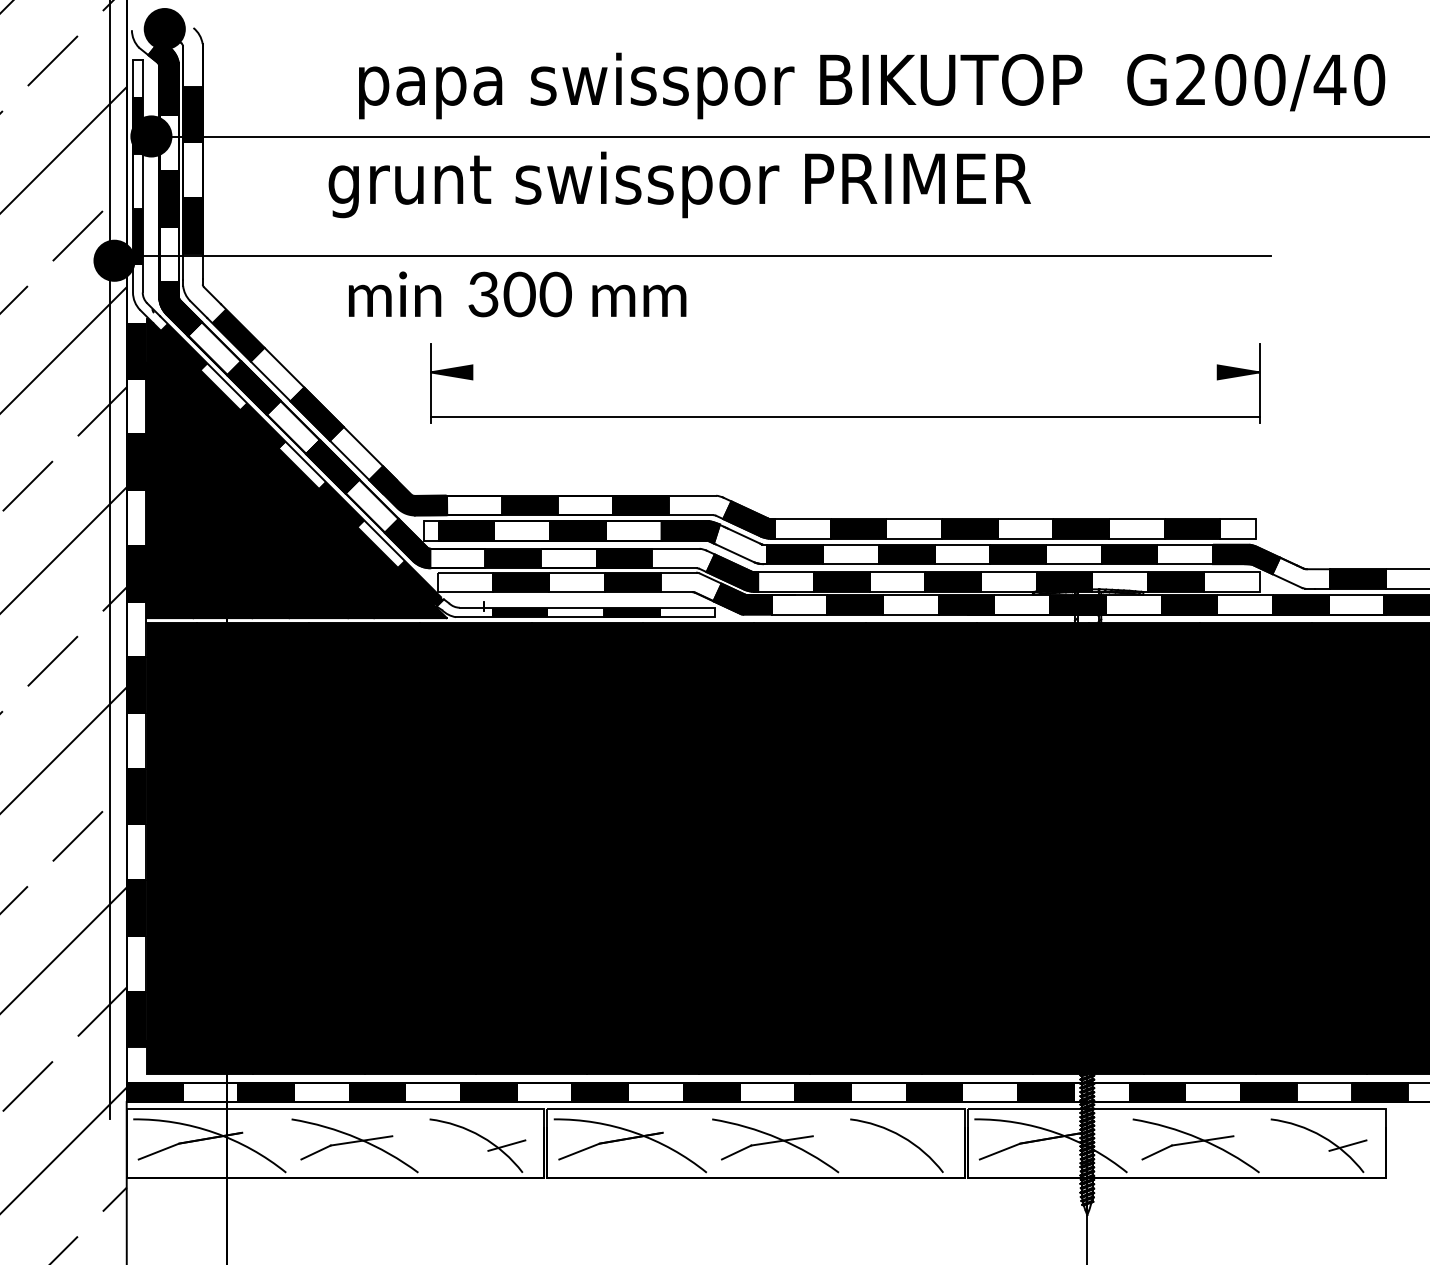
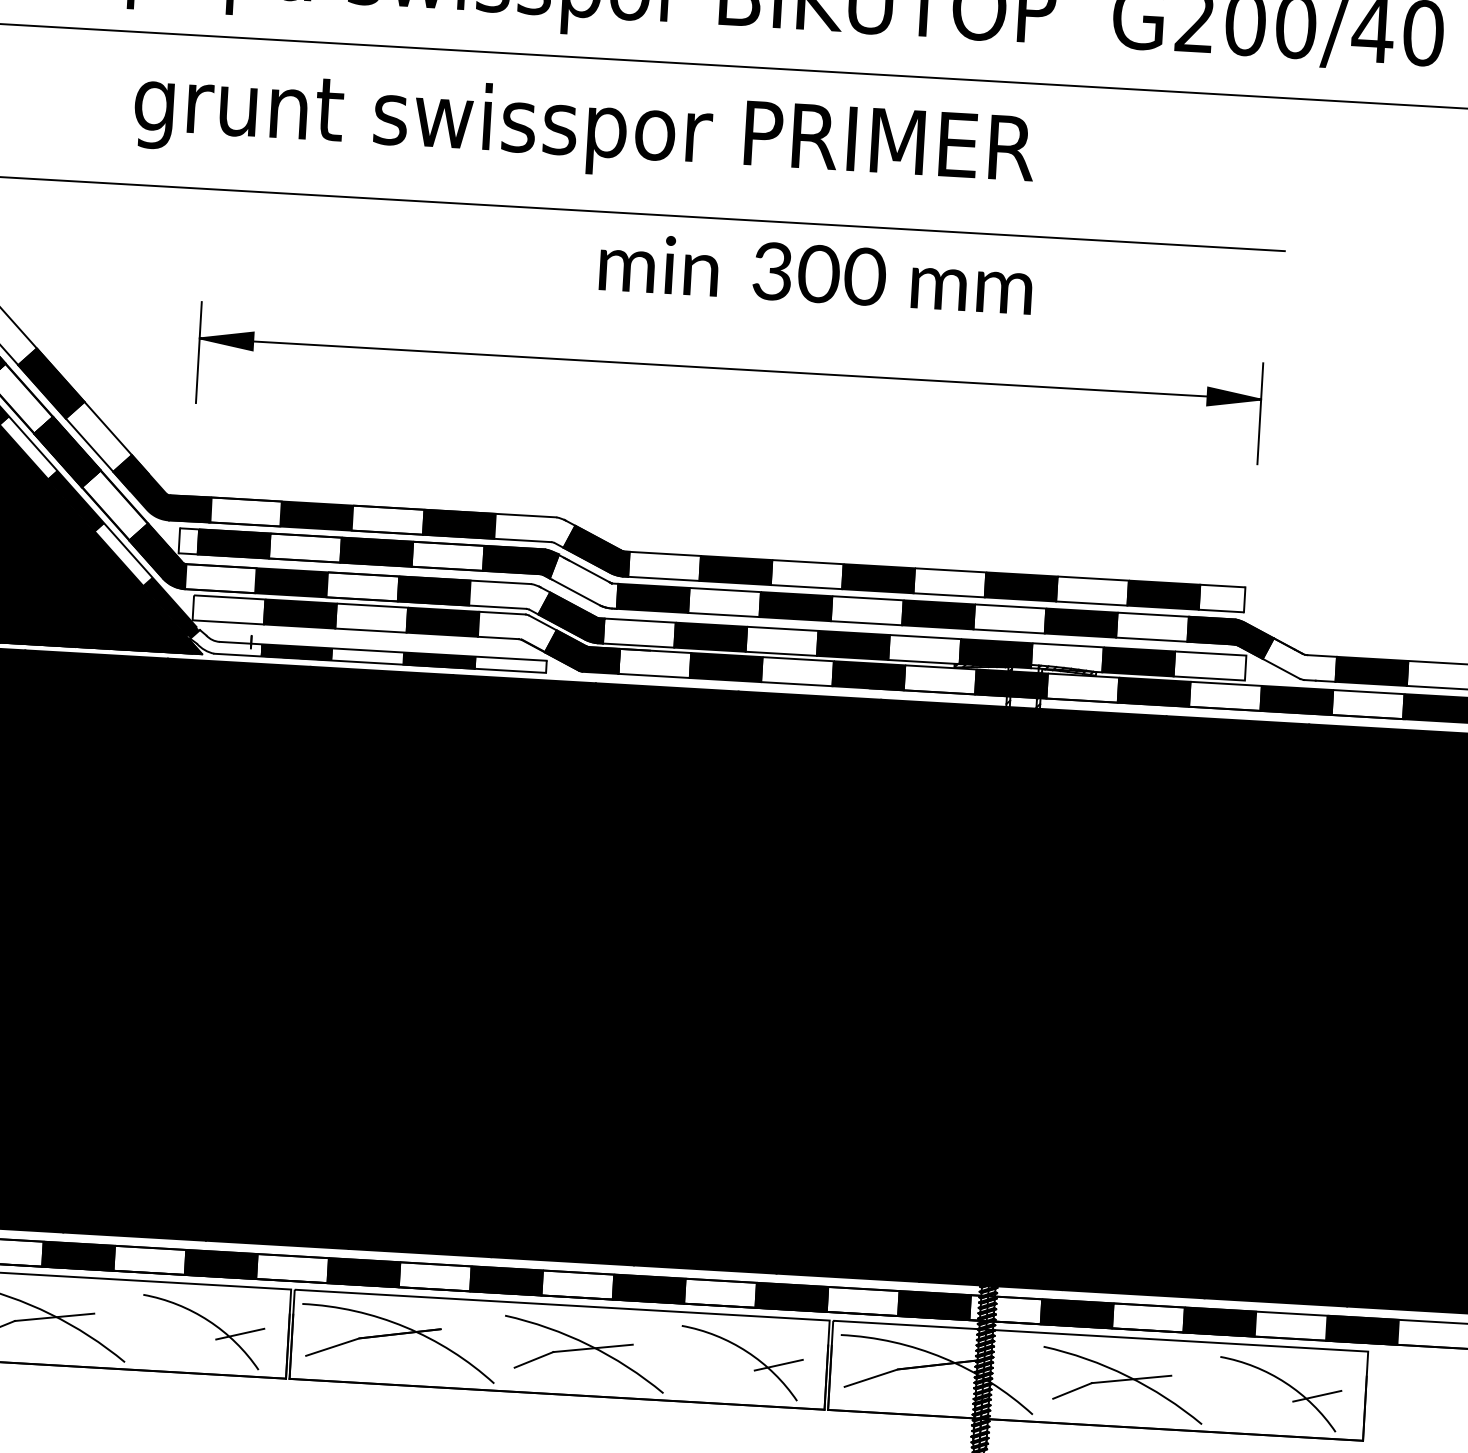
text: (679, 184) -> (584, 130), moved
text: (517, 294) -> (816, 273), moved
line: (844, 417) -> (729, 369), moved
line: (926, 1145) -> (777, 1364), added

